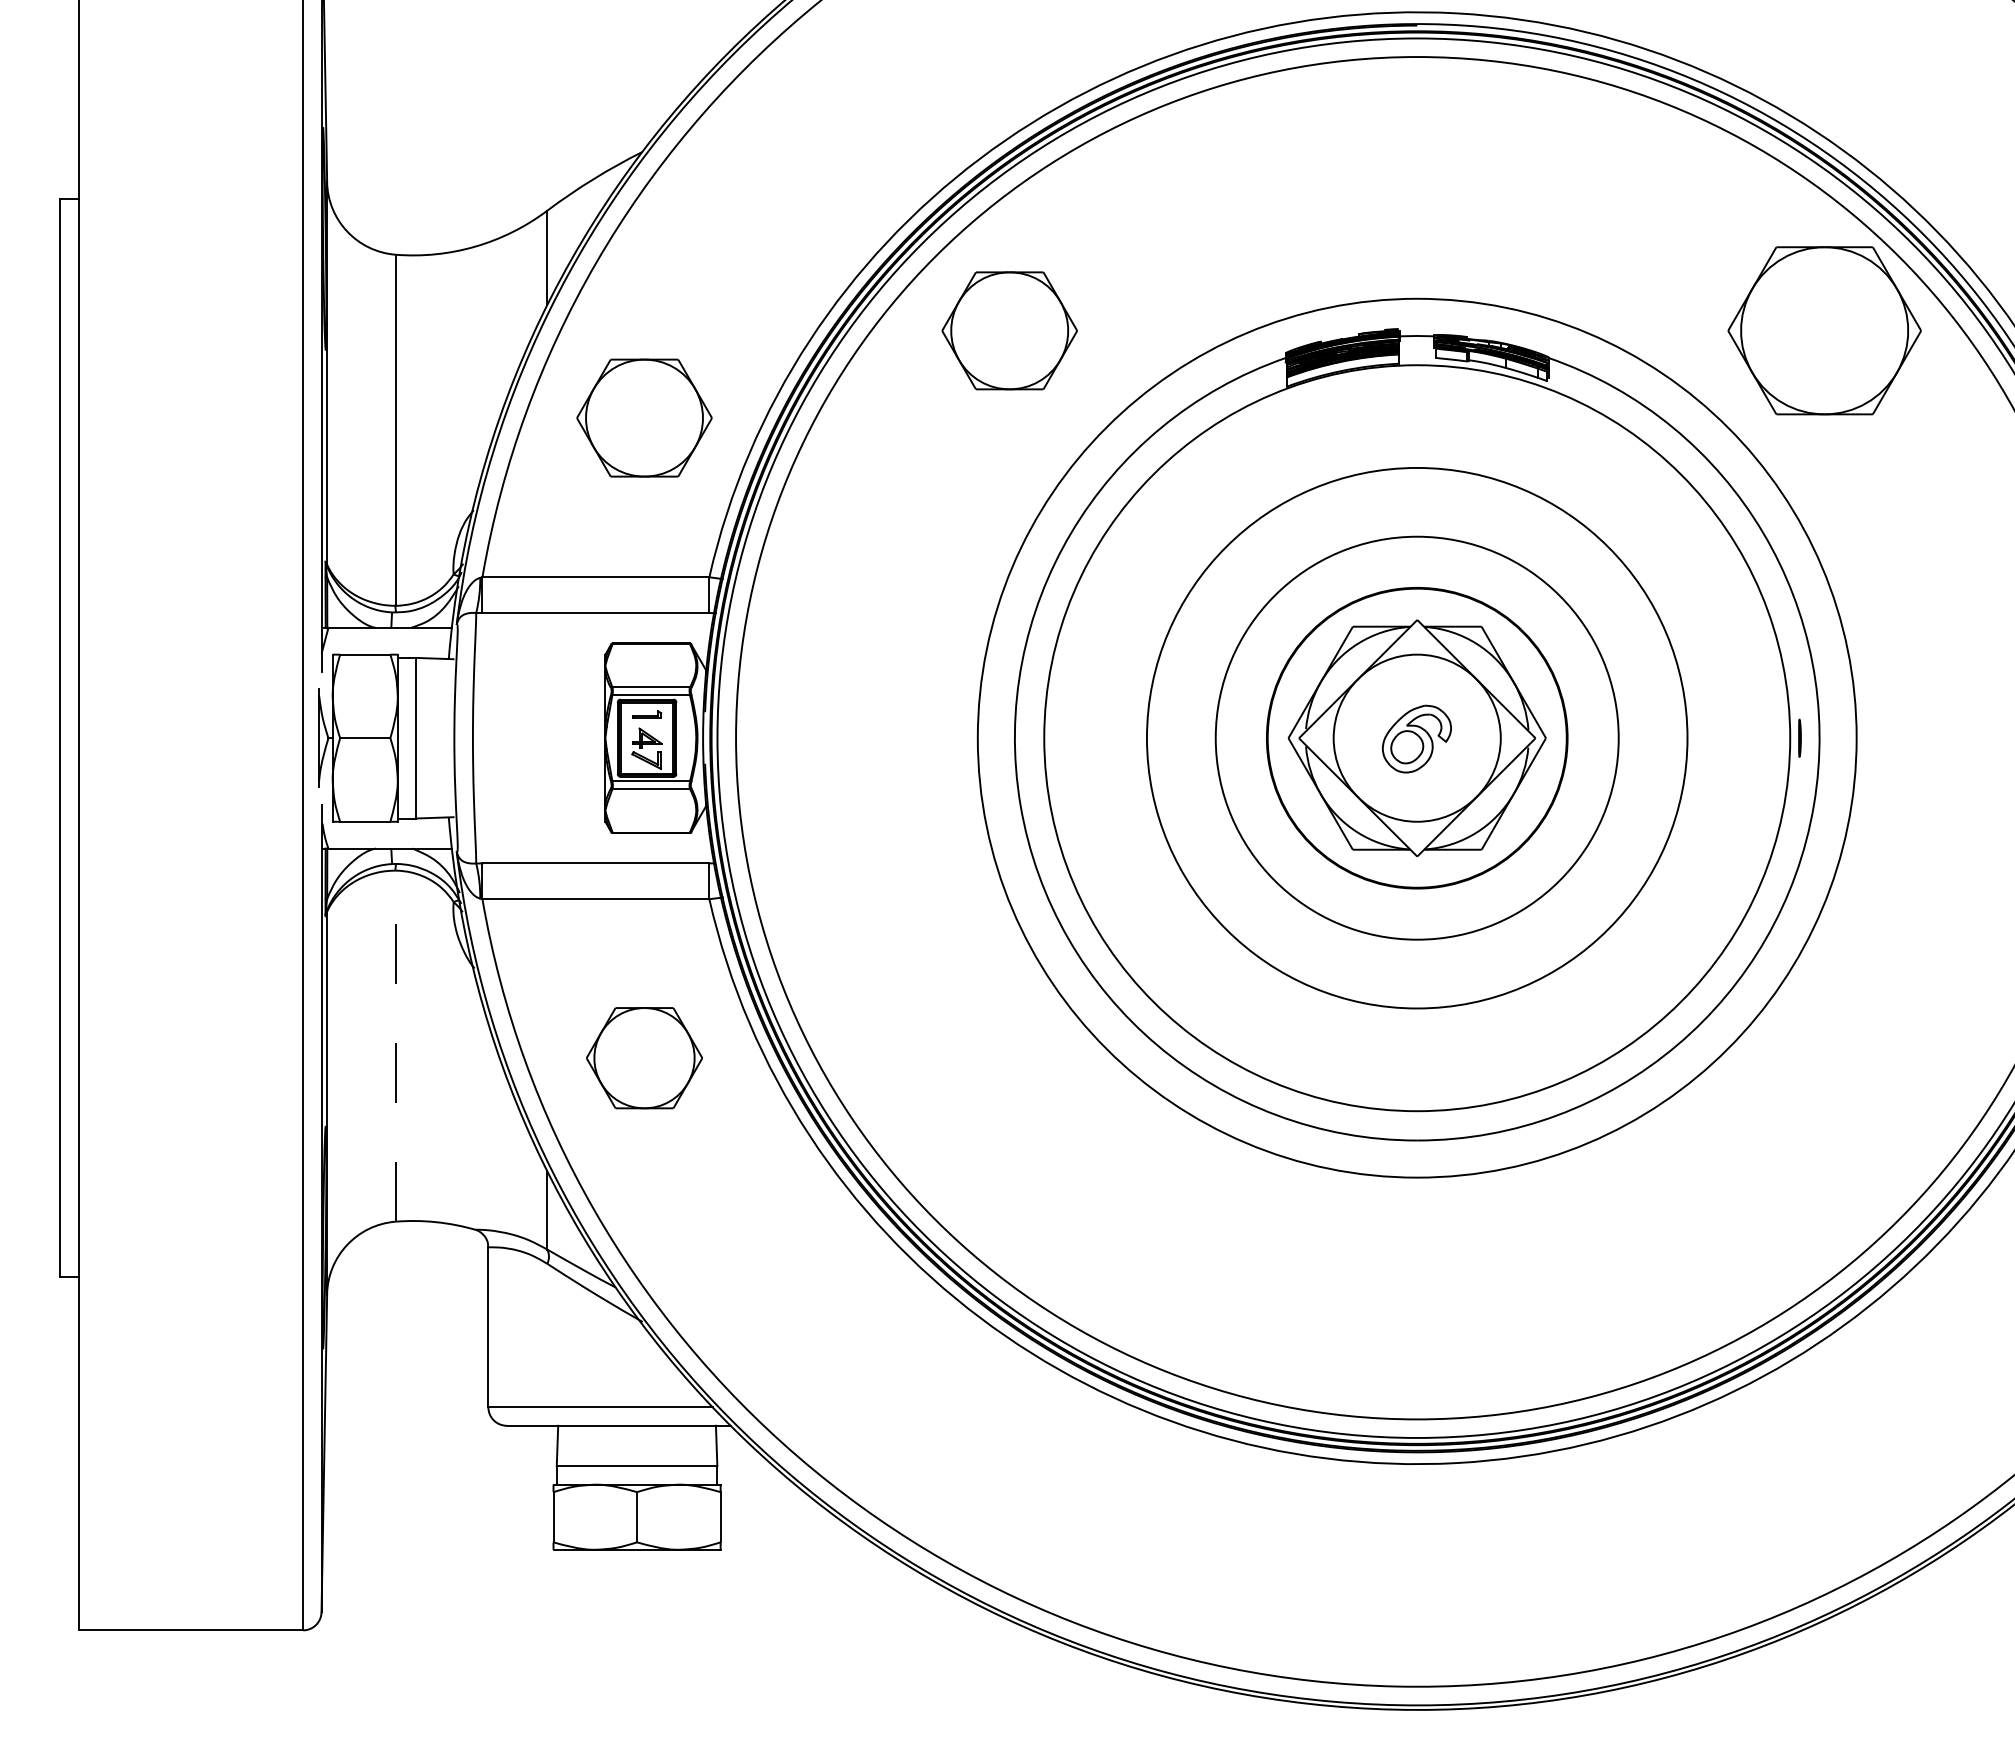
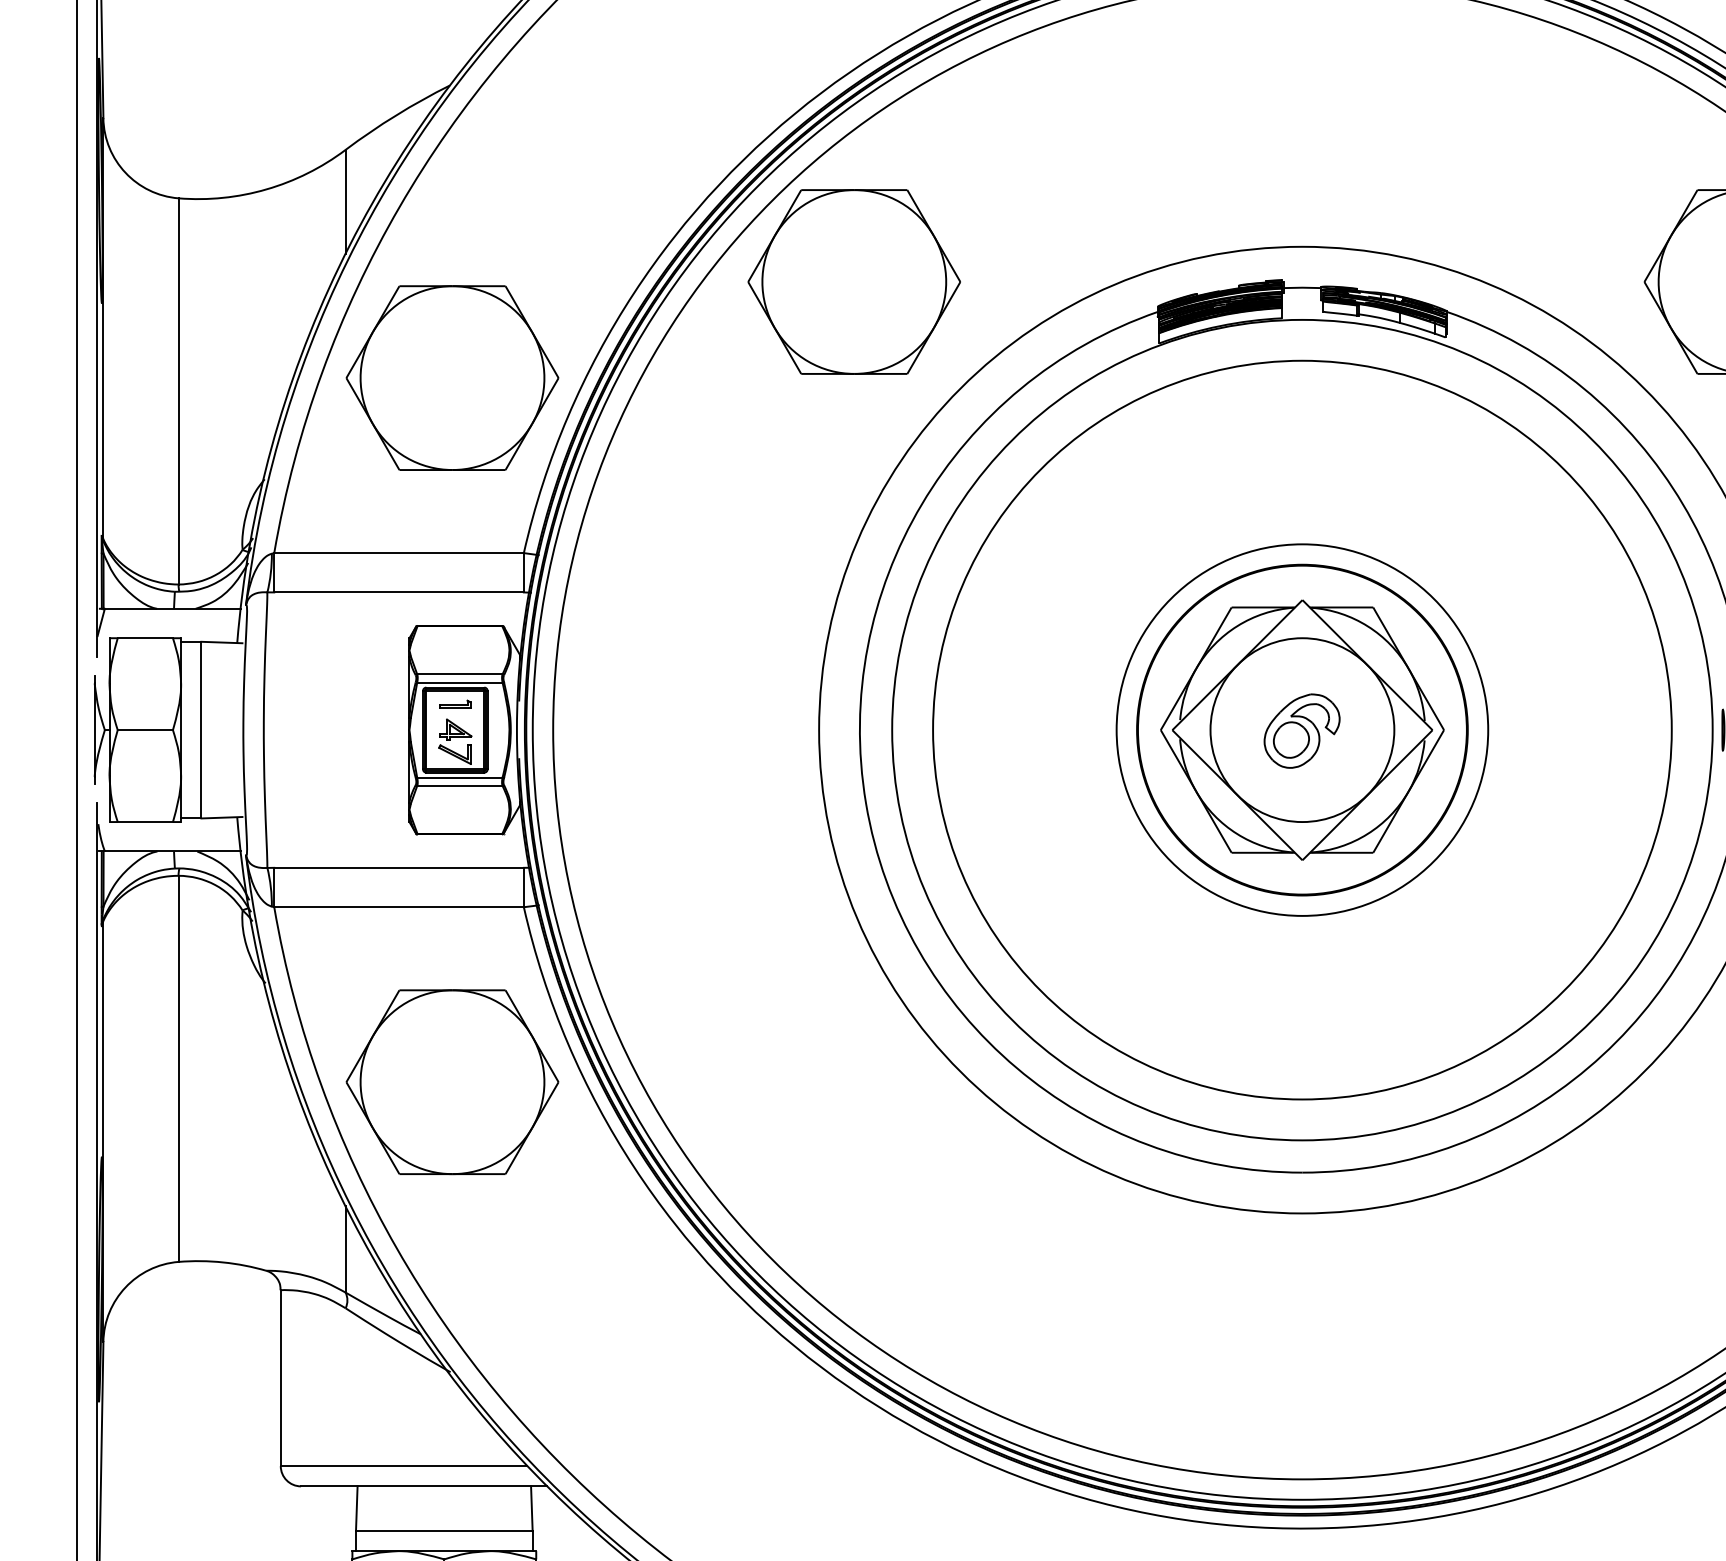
part: (1009, 330) -> (853, 281), size x1.43
part: (644, 417) -> (452, 377), size x1.43
circle: (1417, 738) -> (1302, 730), size x0.62
circle: (1417, 738) -> (1302, 730), size x1.67
line: (395, 1046) -> (178, 1069), dashed -> solid
part: (644, 1057) -> (452, 1081), size x1.67

